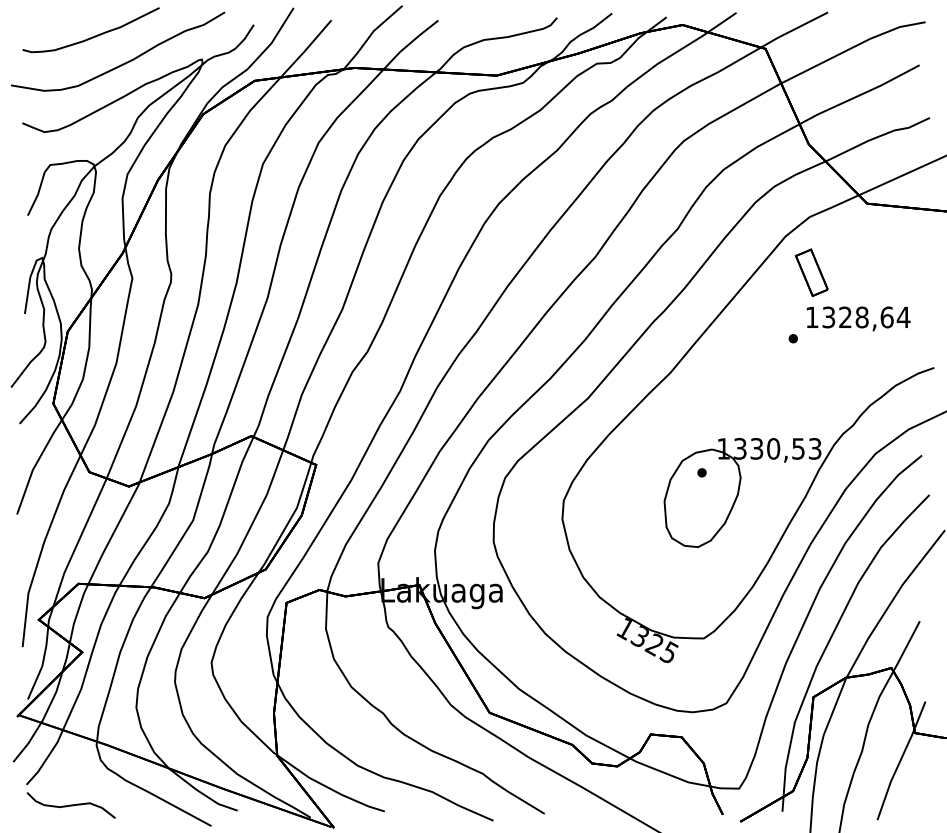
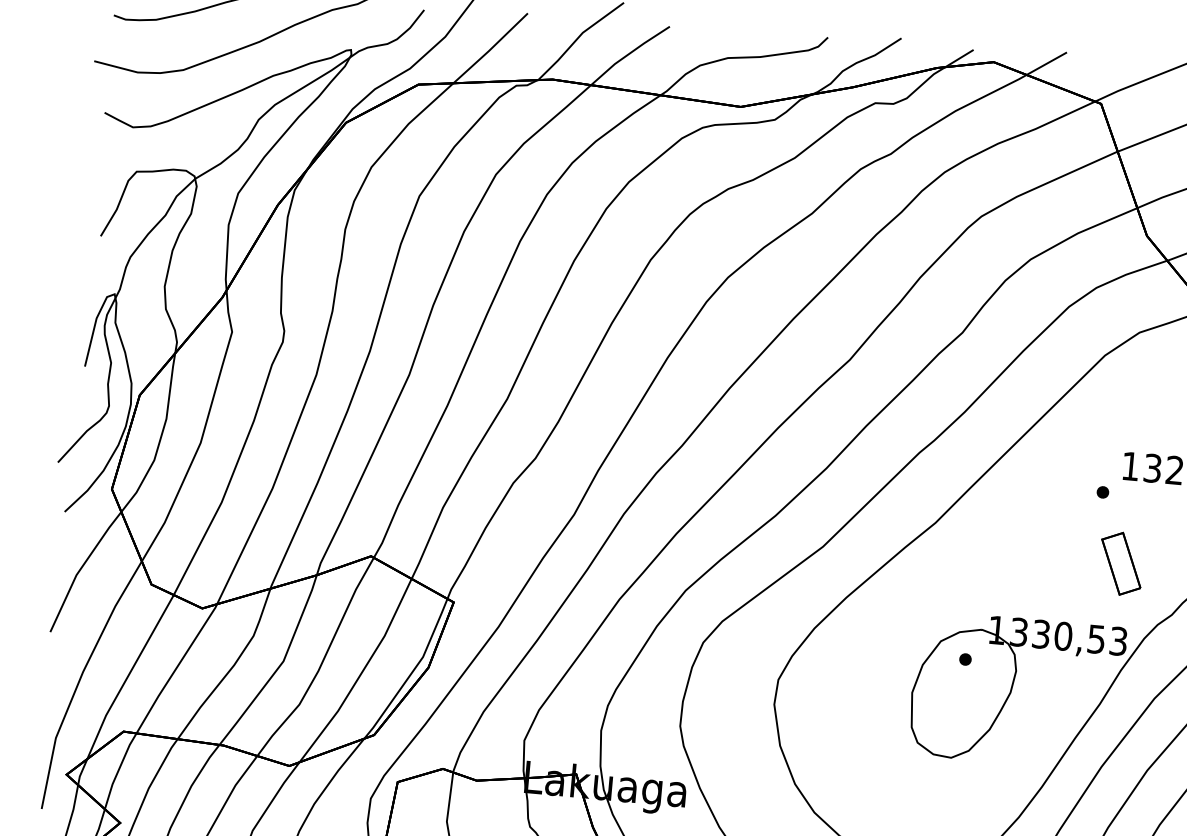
part: (811, 272) -> (1120, 563), moved

